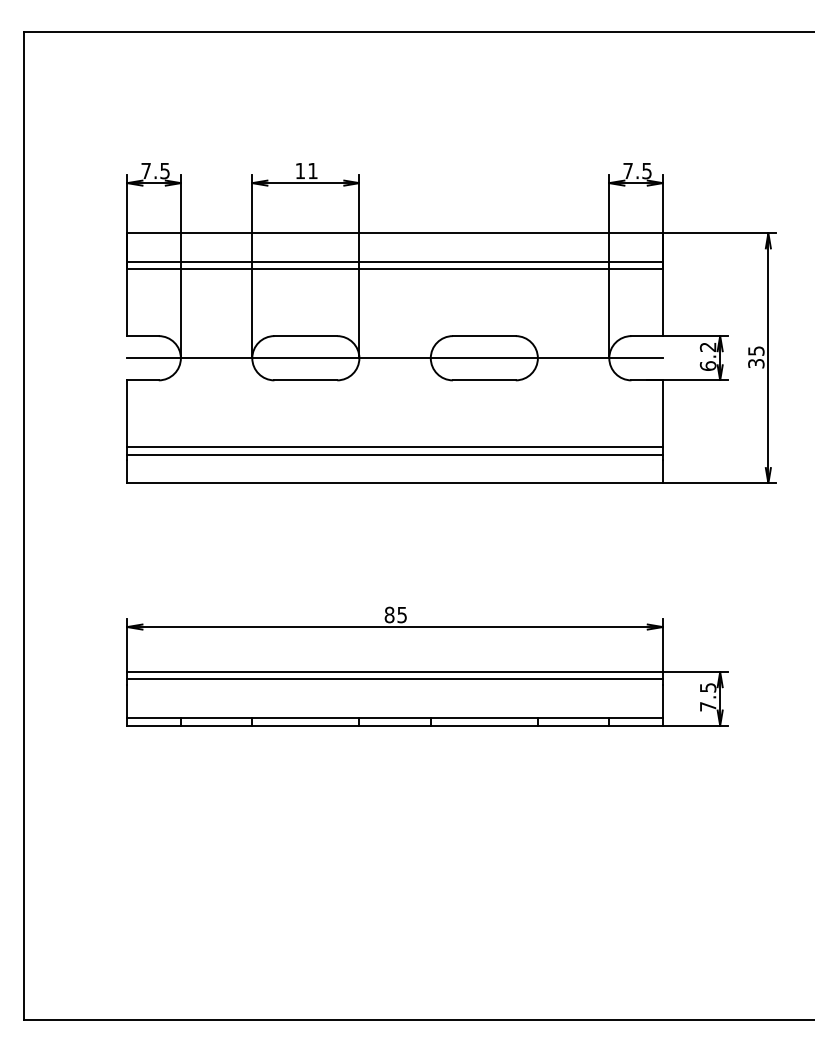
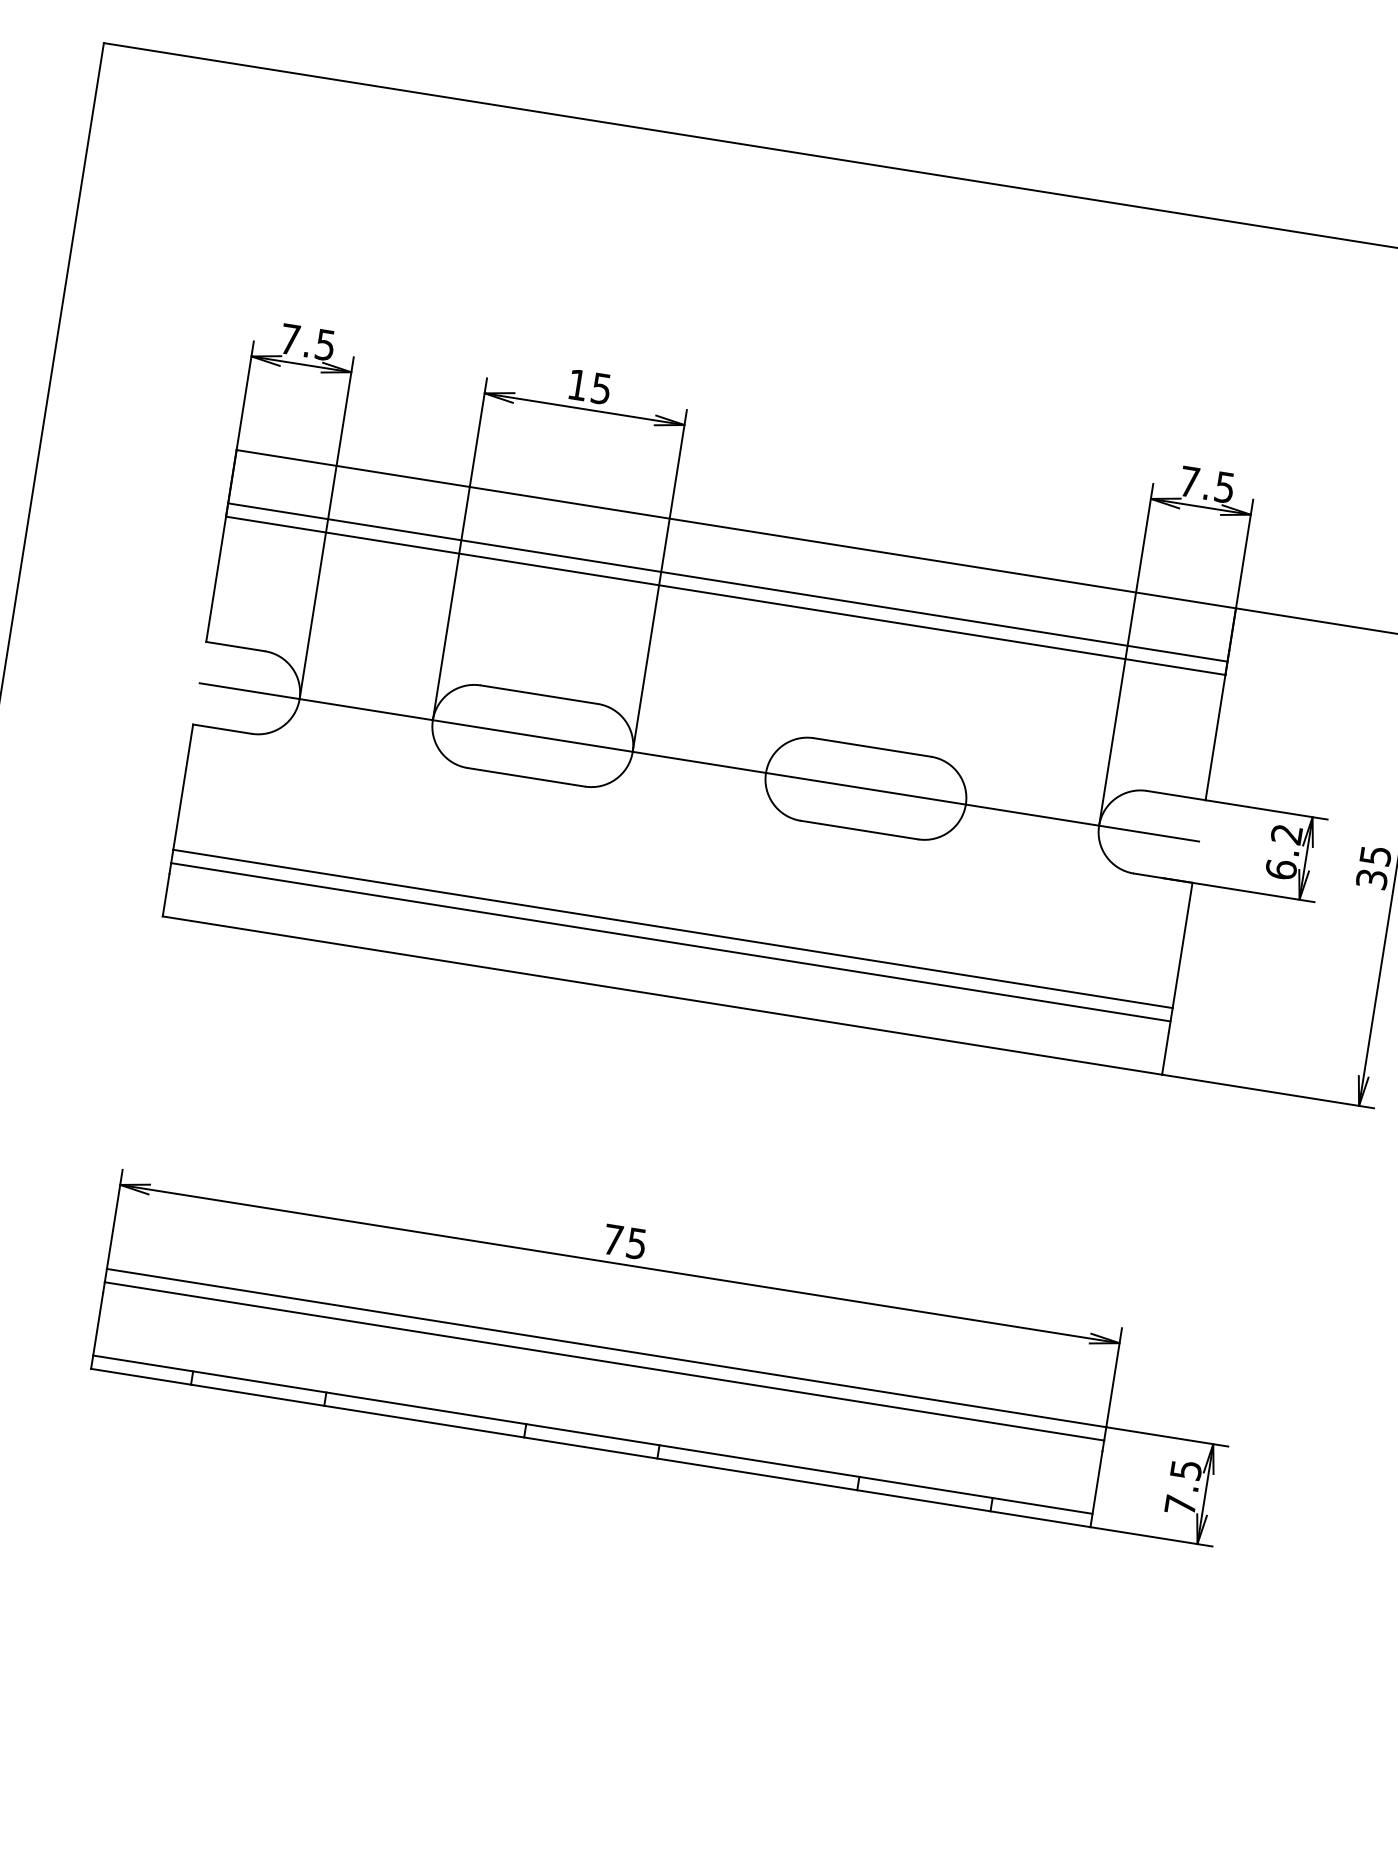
text: (312, 171) -> (600, 389), 11 -> 15
text: (389, 614) -> (613, 1238), 85 -> 75

